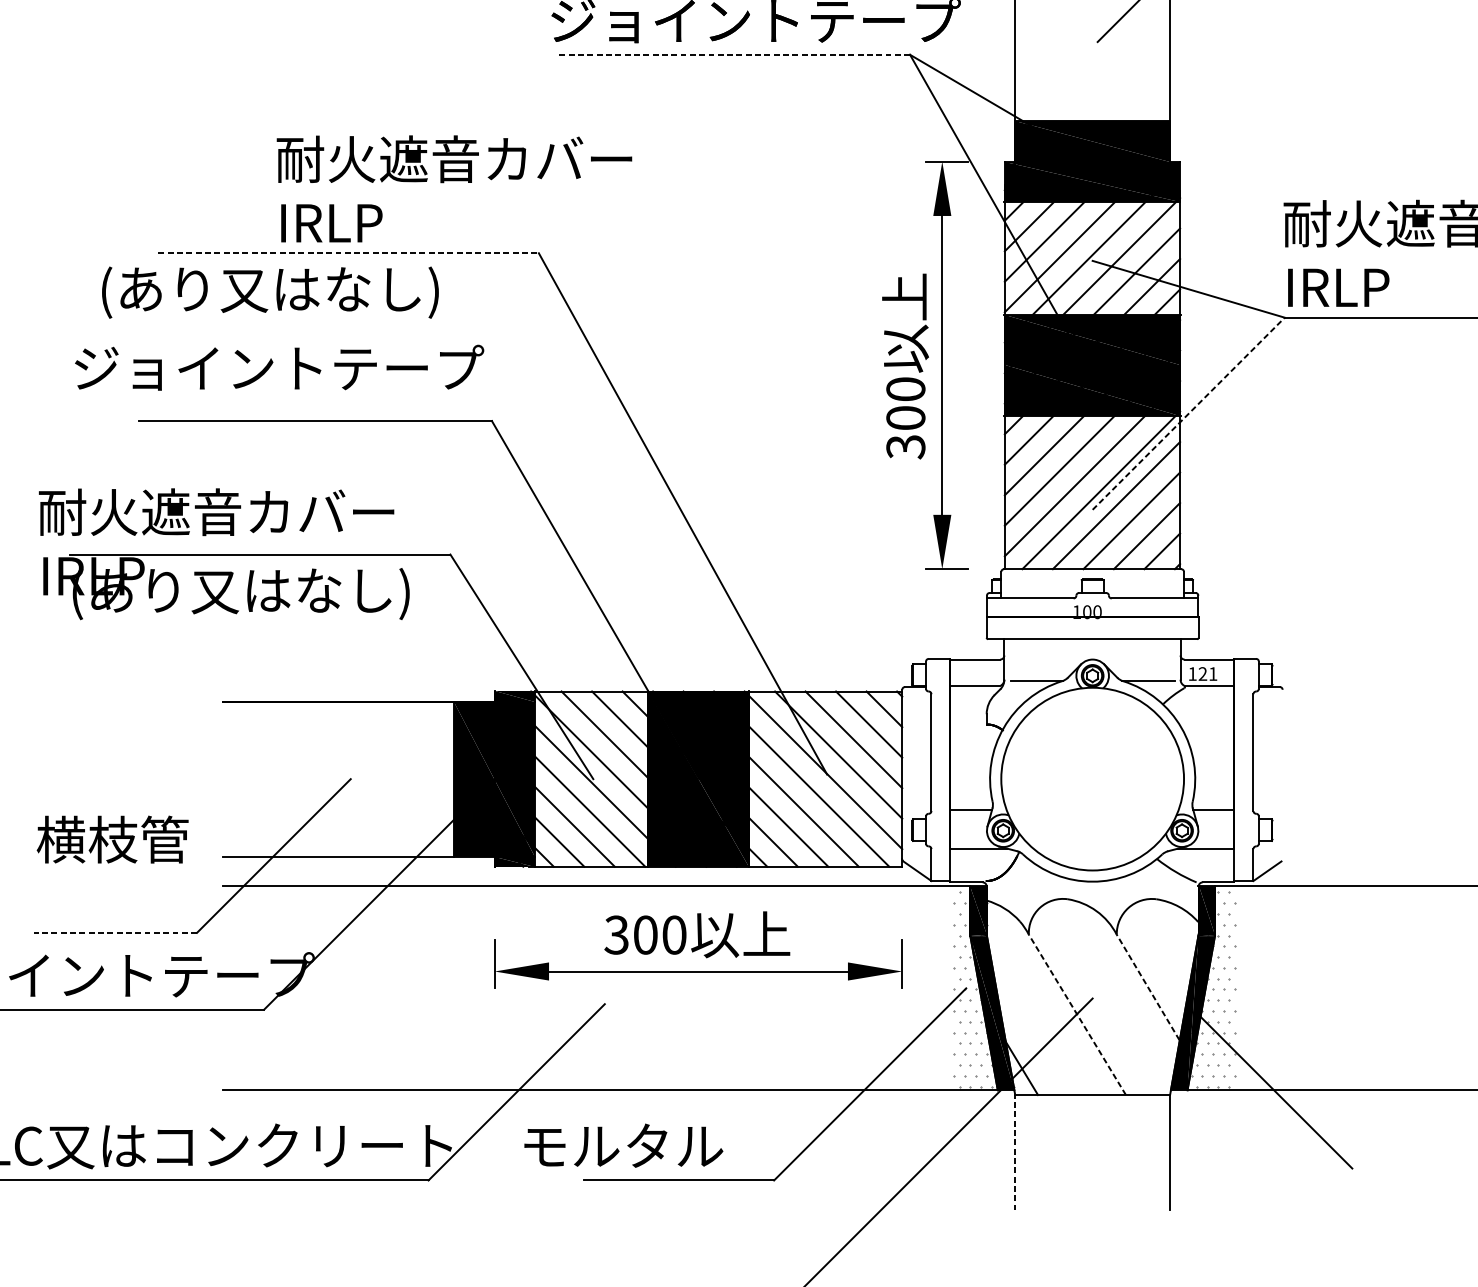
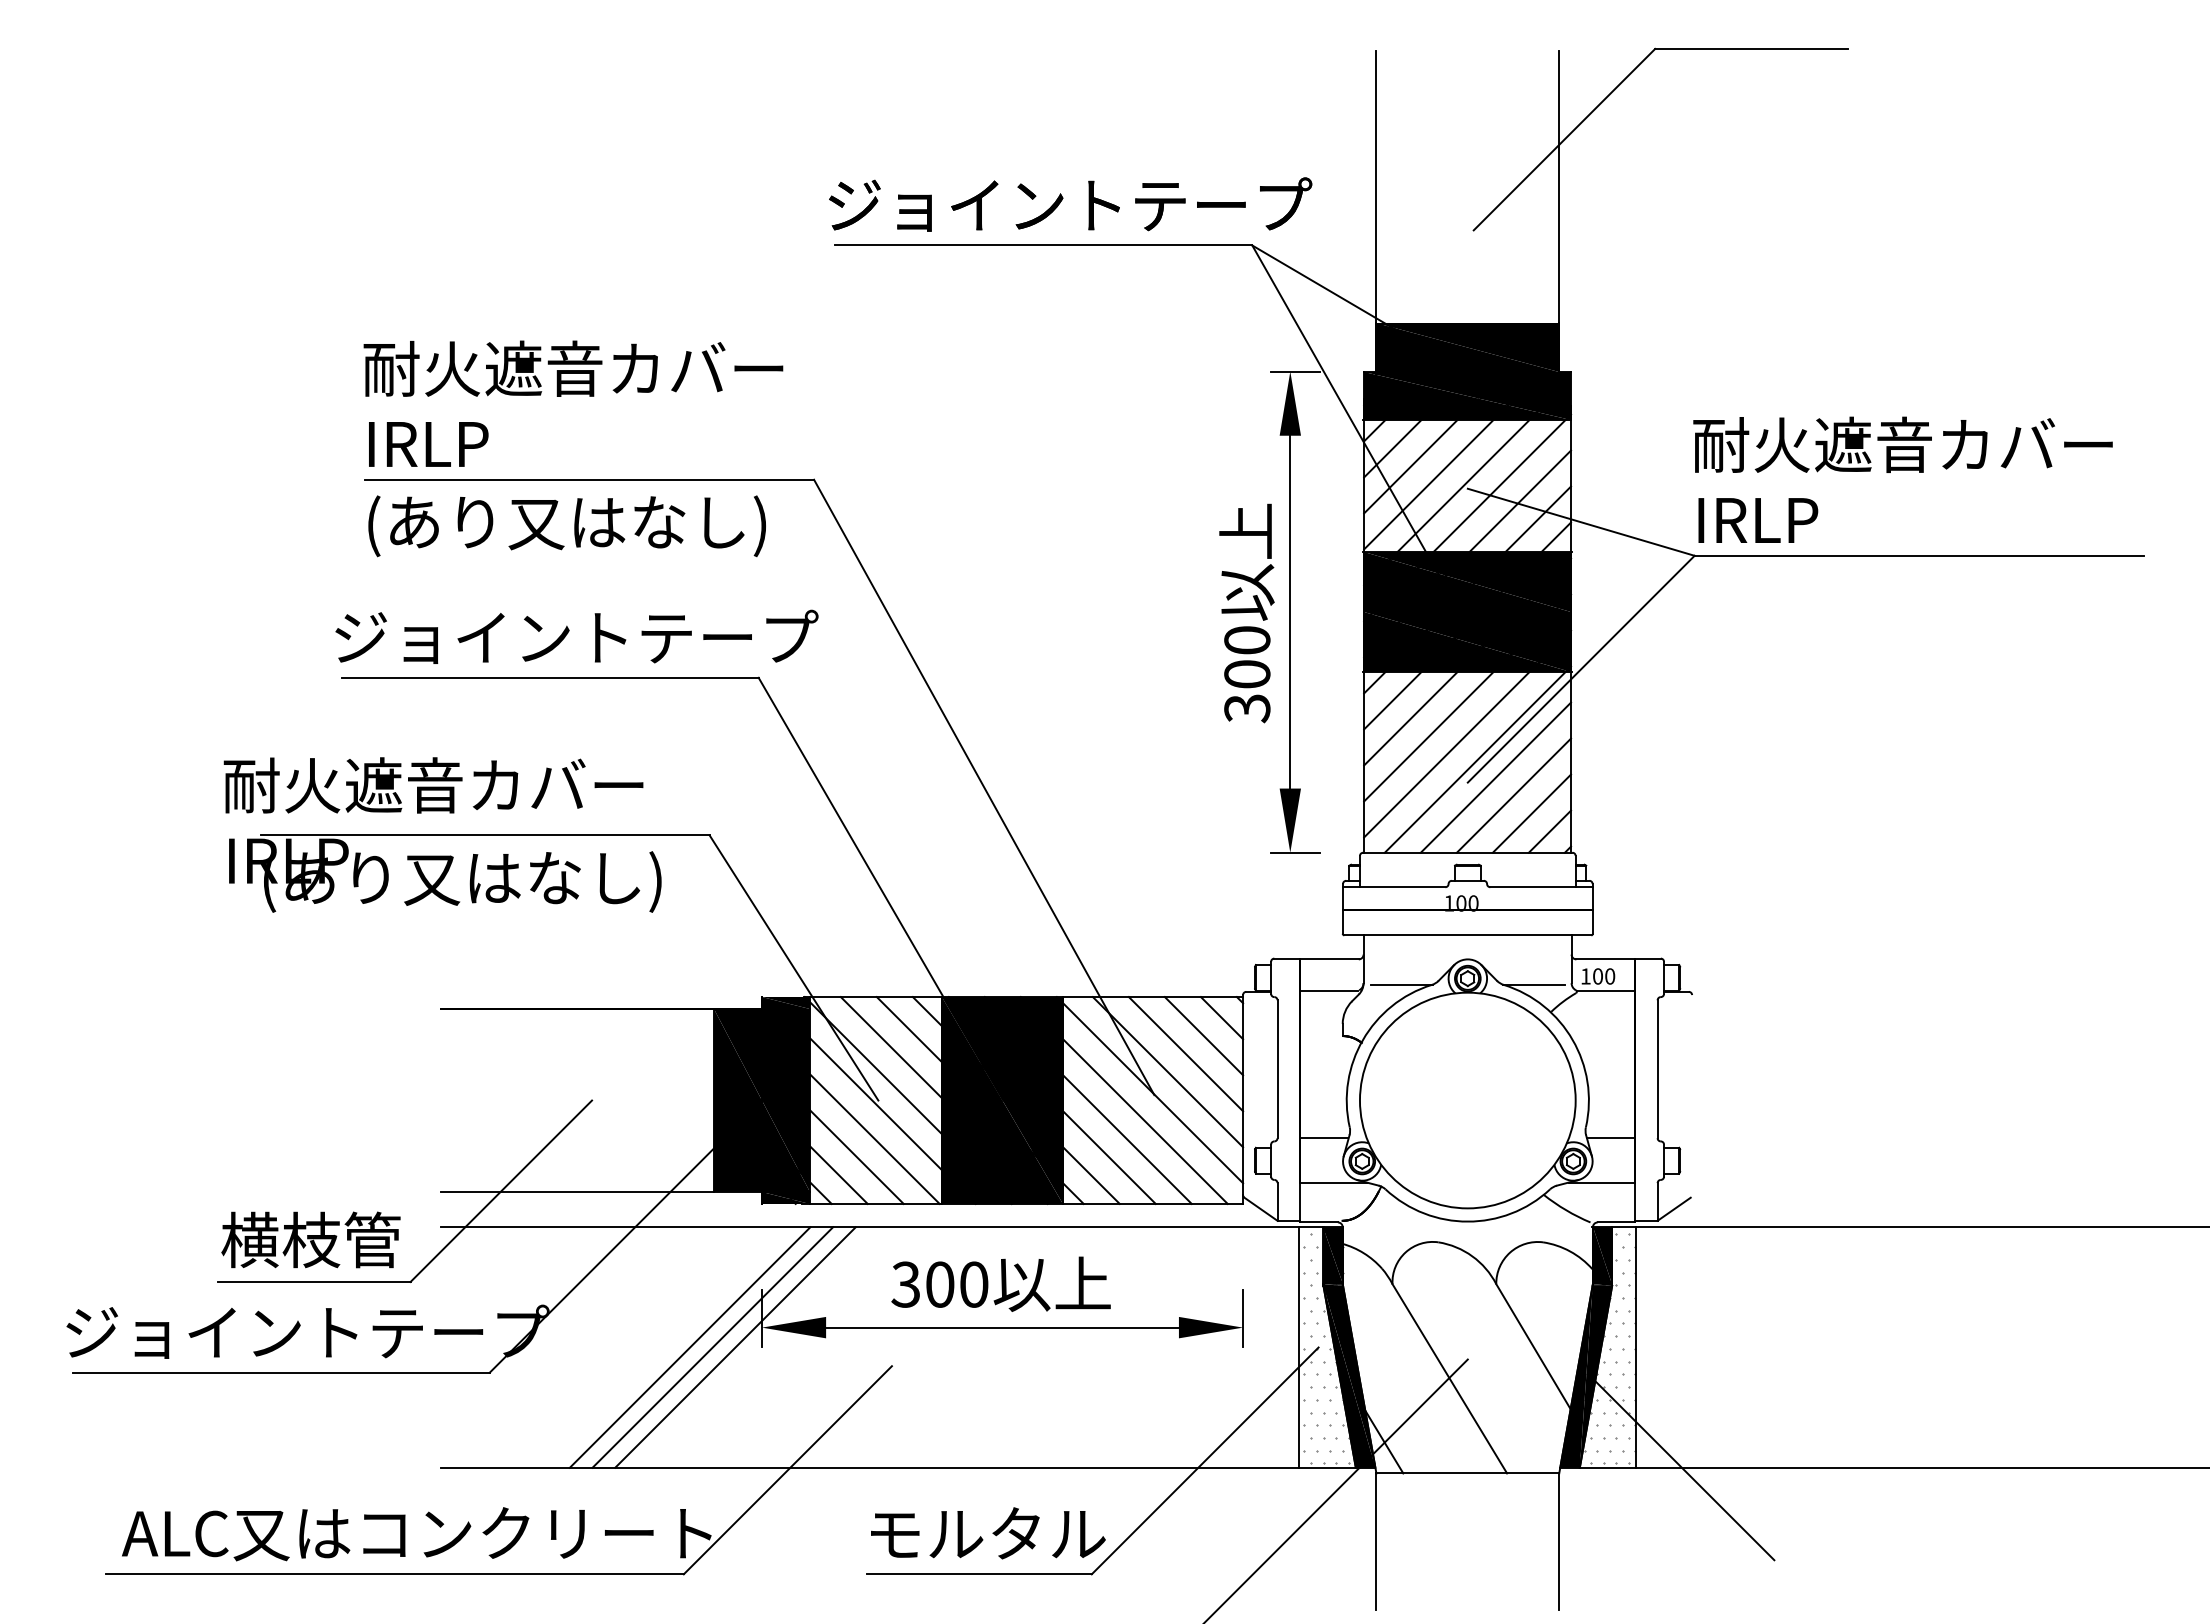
line: (733, 54) -> (1043, 245), dashed -> solid
text: (454, 188) -> (573, 403), moved
line: (348, 253) -> (589, 479), dashed -> solid
text: (269, 292) -> (566, 526), moved
text: (279, 367) -> (576, 636), moved
line: (1188, 413) -> (1581, 668), dashed -> solid
text: (1208, 674) -> (1604, 976), 121 -> 100
text: (112, 839) -> (310, 1239), moved
line: (114, 932) -> (313, 1281), dashed -> solid
line: (1148, 986) -> (1533, 1345), dashed -> solid
line: (433, 988) -> (689, 1347), added
line: (452, 988) -> (712, 1347), added
line: (472, 988) -> (735, 1347), added
line: (950, 988) -> (1299, 1347), added
line: (1234, 988) -> (1635, 1347), added
line: (1077, 1014) -> (1449, 1378), dashed -> solid
text: (623, 1145) -> (988, 1533), moved
line: (1015, 1152) -> (1376, 1541), dashed -> solid

